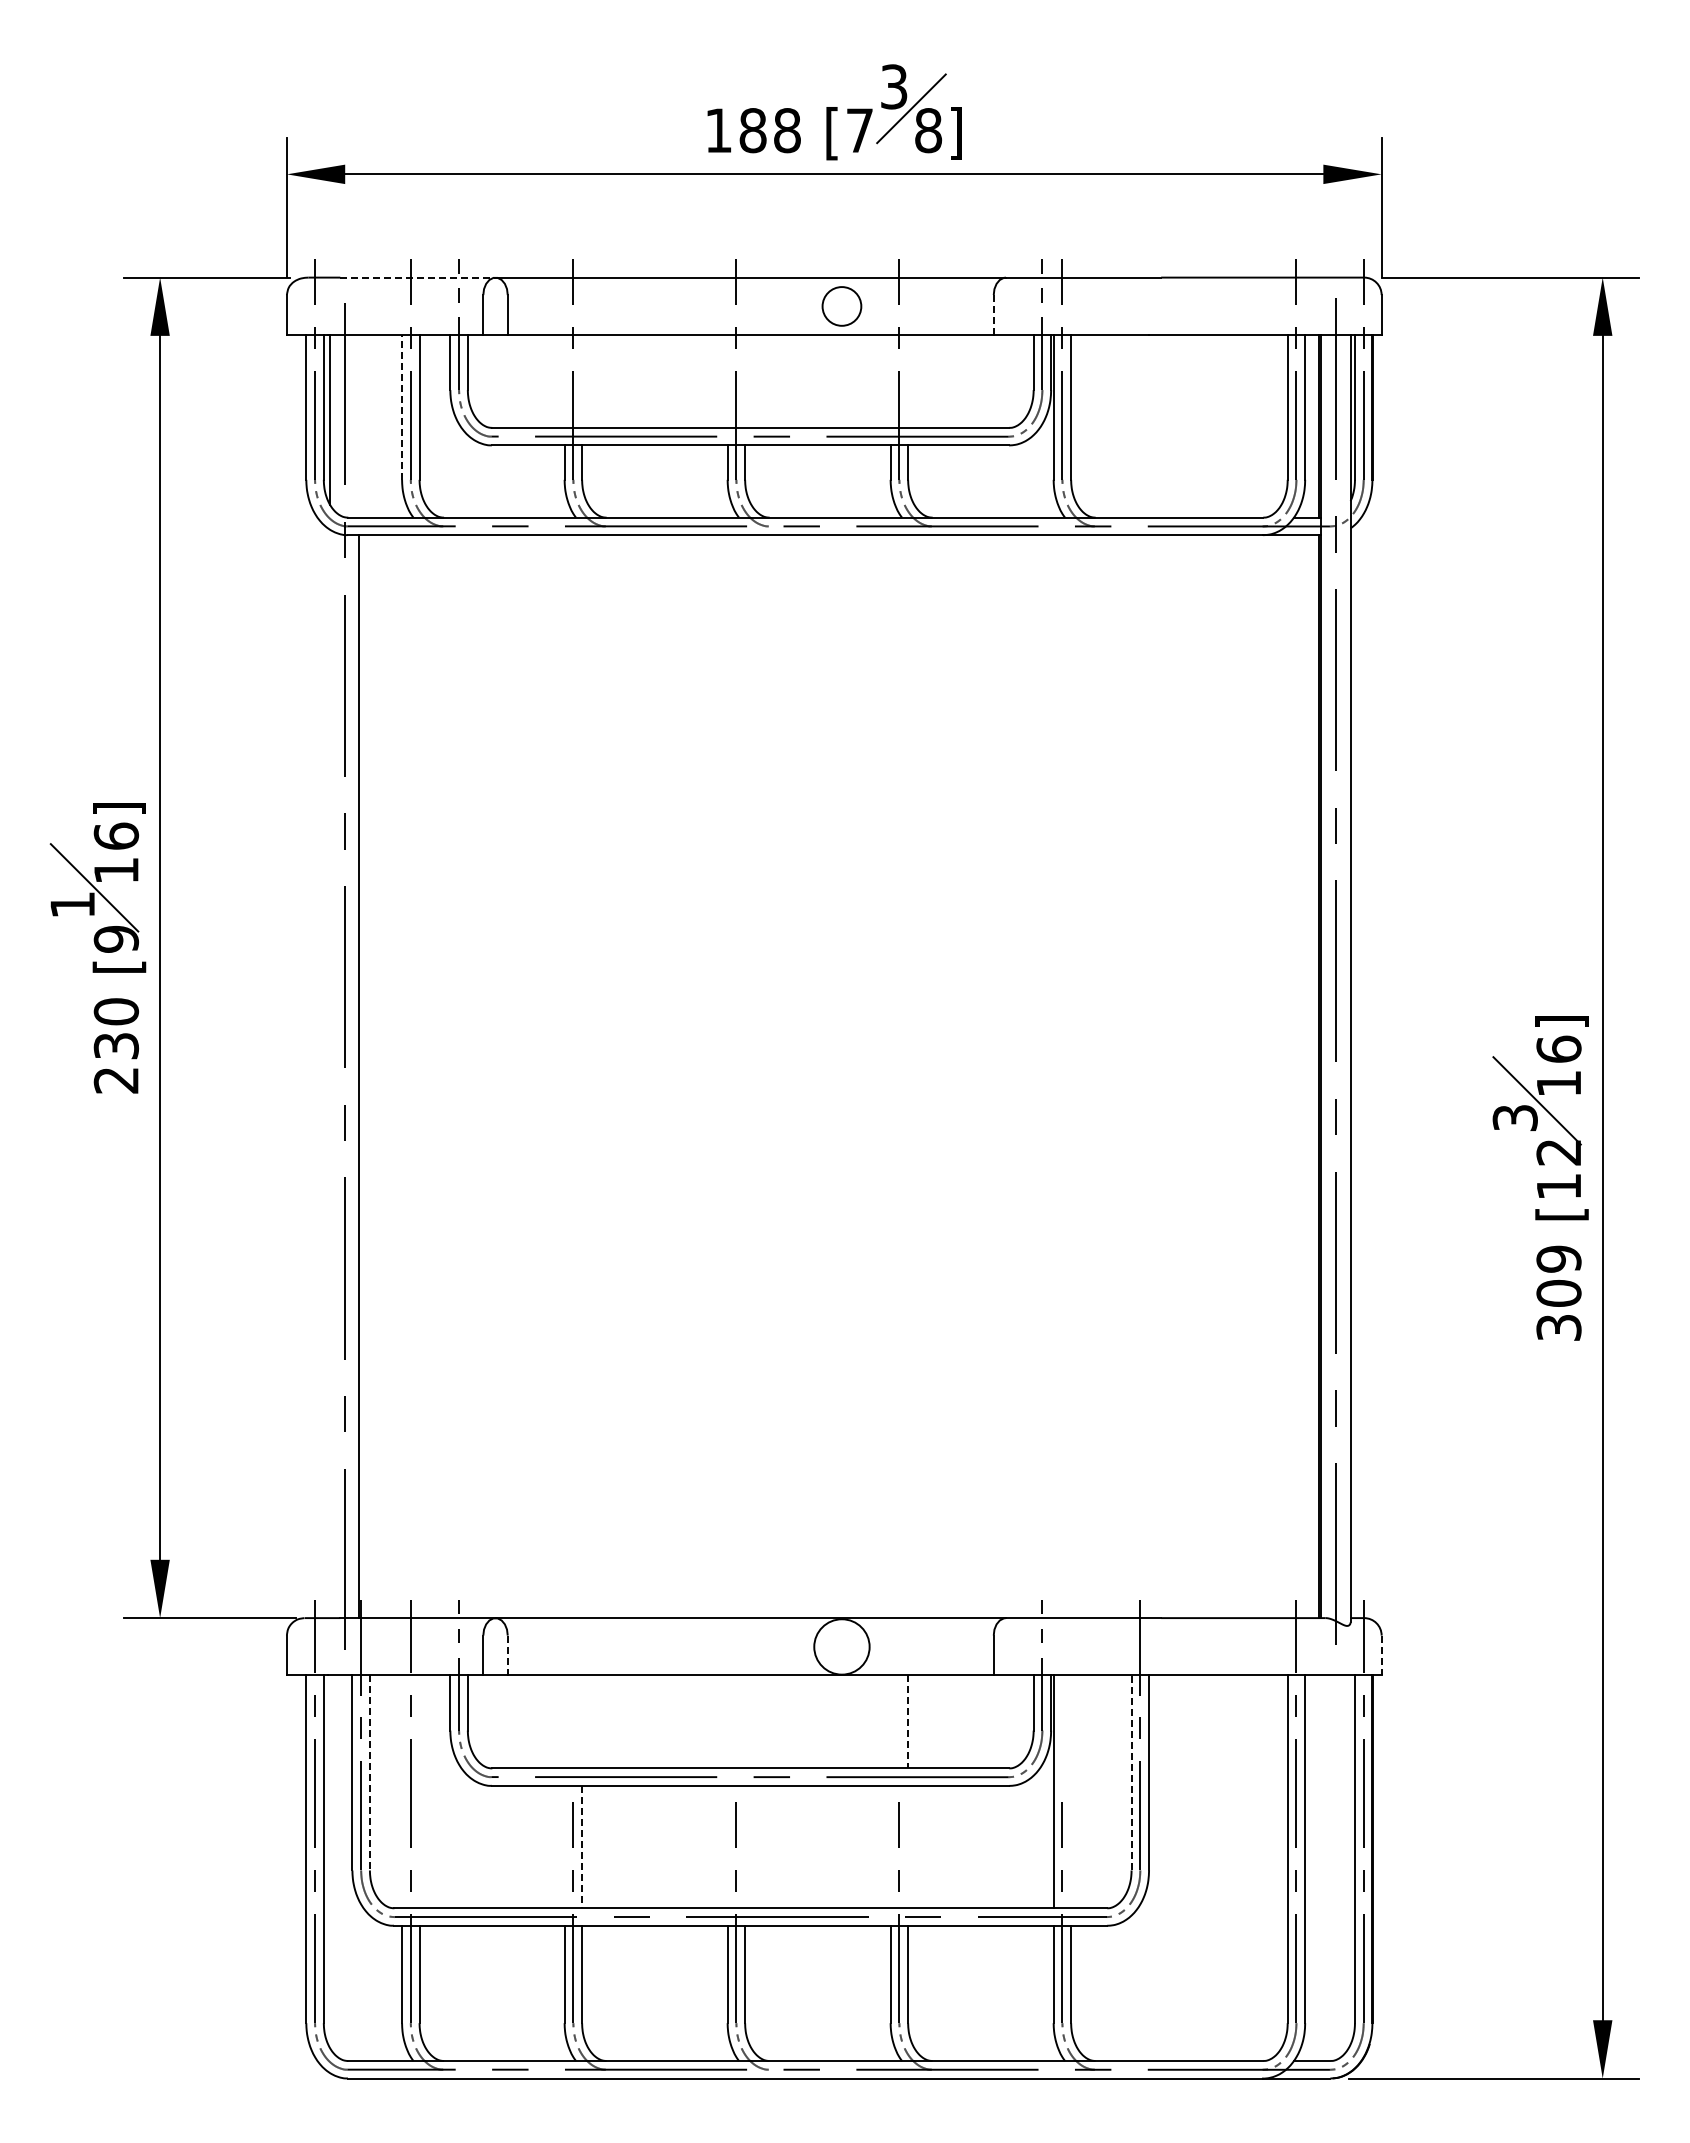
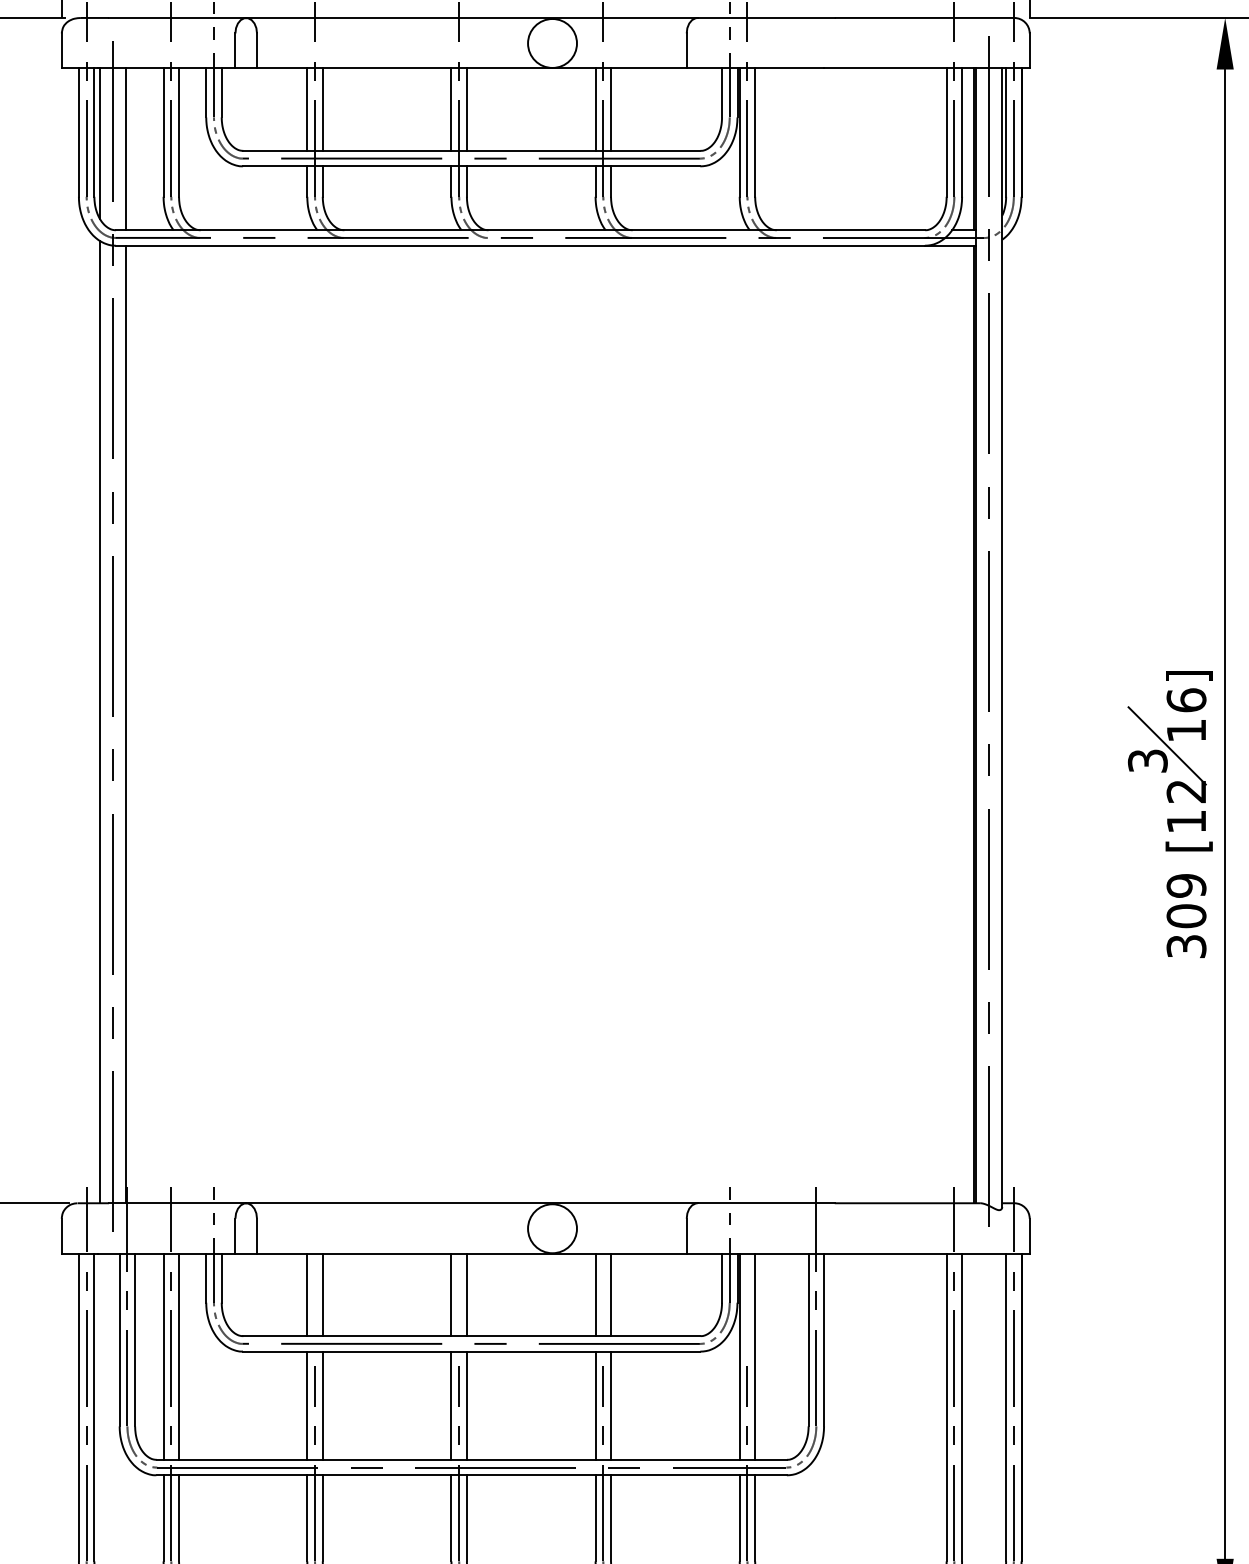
line: (417, 277) -> (177, 17), dashed -> solid
circle: (841, 306) -> (552, 43), size x1.43
line: (993, 314) -> (686, 50), dashed -> solid
line: (564, 380) -> (307, 108), added
line: (582, 380) -> (323, 108), added
line: (727, 380) -> (451, 108), added
line: (745, 380) -> (467, 108), added
line: (890, 380) -> (595, 108), added
line: (908, 380) -> (611, 108), added
line: (402, 407) -> (163, 132), dashed -> solid
line: (359, 425) -> (125, 148), added
line: (330, 1073) -> (100, 721), added
line: (507, 1655) -> (256, 1236), dashed -> solid
line: (1381, 1655) -> (1029, 1236), dashed -> solid
line: (564, 1721) -> (307, 1294), added
line: (582, 1721) -> (323, 1294), added
line: (727, 1721) -> (451, 1294), added
line: (745, 1721) -> (467, 1294), added
line: (890, 1721) -> (595, 1294), added
line: (908, 1721) -> (611, 1294), dashed -> solid
line: (369, 1772) -> (134, 1339), dashed -> solid
line: (1131, 1772) -> (808, 1339), dashed -> solid
line: (402, 1791) -> (163, 1356), added
line: (419, 1791) -> (178, 1356), added
line: (1071, 1791) -> (755, 1356), added
line: (564, 1846) -> (307, 1405), added
line: (727, 1846) -> (451, 1405), added
line: (745, 1846) -> (467, 1405), added
line: (890, 1846) -> (595, 1405), added
line: (908, 1846) -> (611, 1405), added
line: (582, 1847) -> (323, 1406), dashed -> solid

